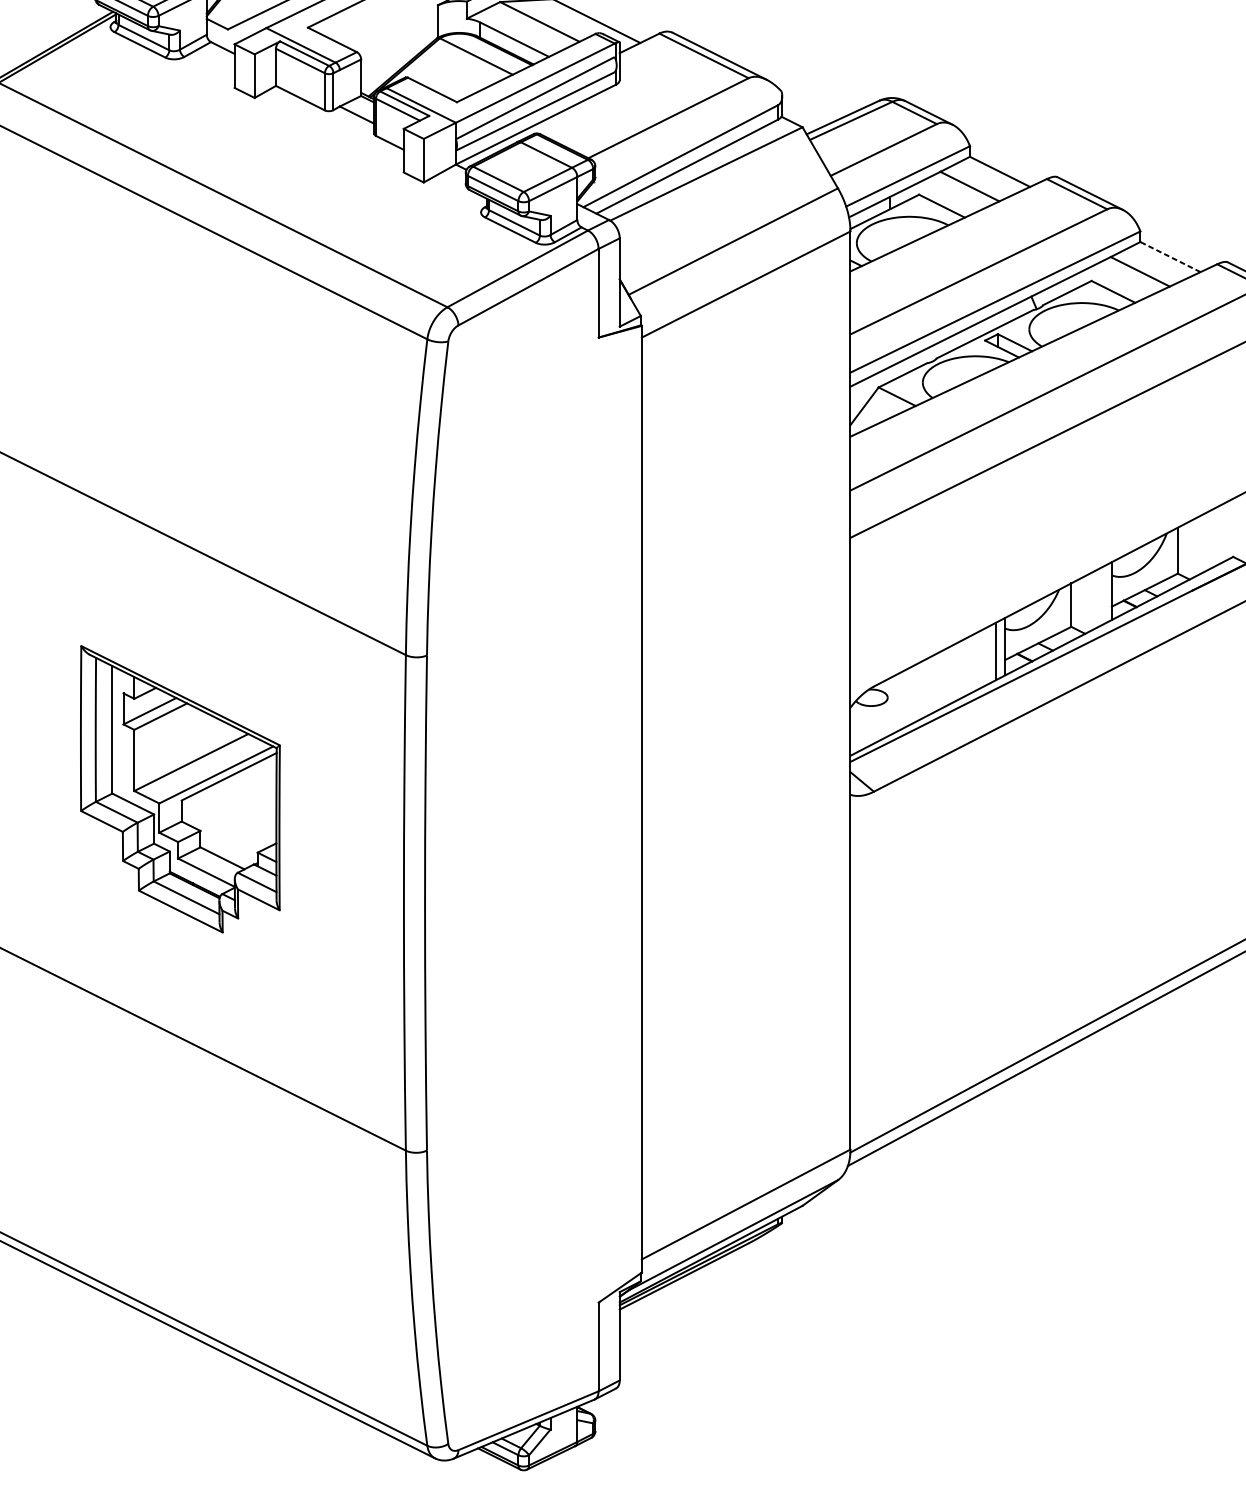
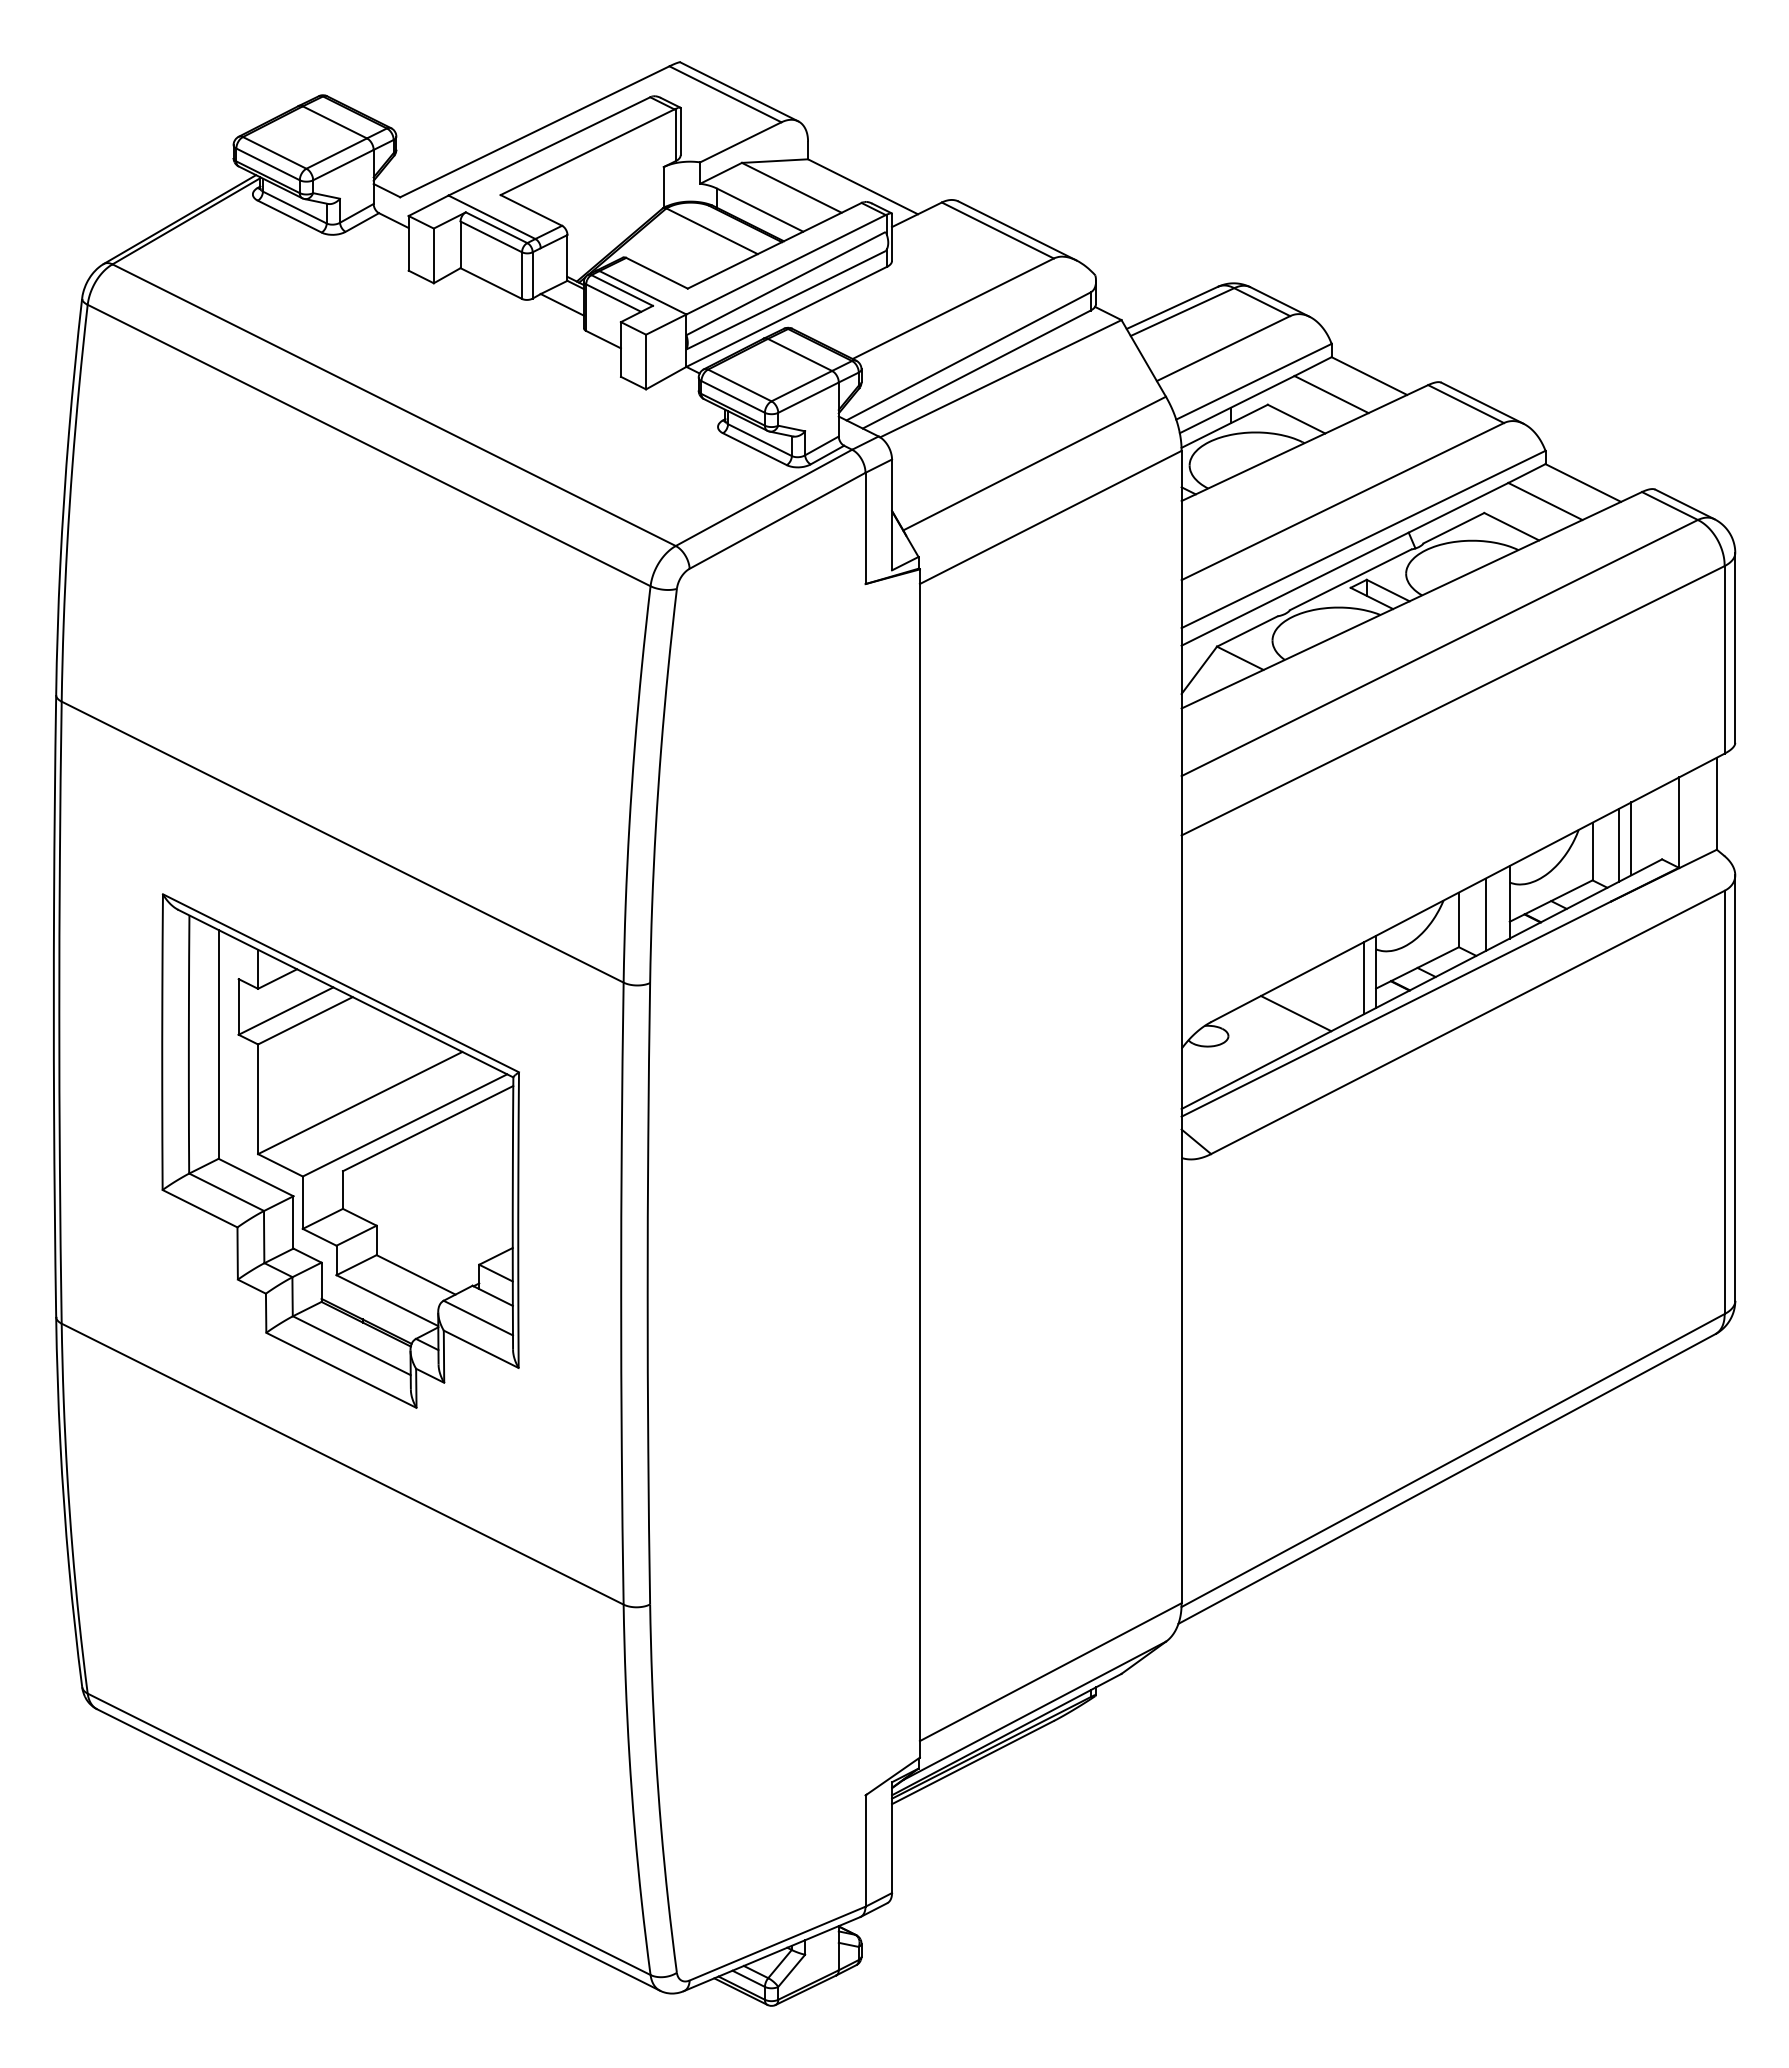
line: (1169, 256) -> (1582, 482), dashed -> solid
line: (1208, 540) -> (1631, 838), added
line: (1199, 545) -> (1619, 844), added
line: (1092, 600) -> (1485, 914), added
line: (941, 679) -> (1296, 1013), added
part: (180, 788) -> (340, 1150), size x1.43

